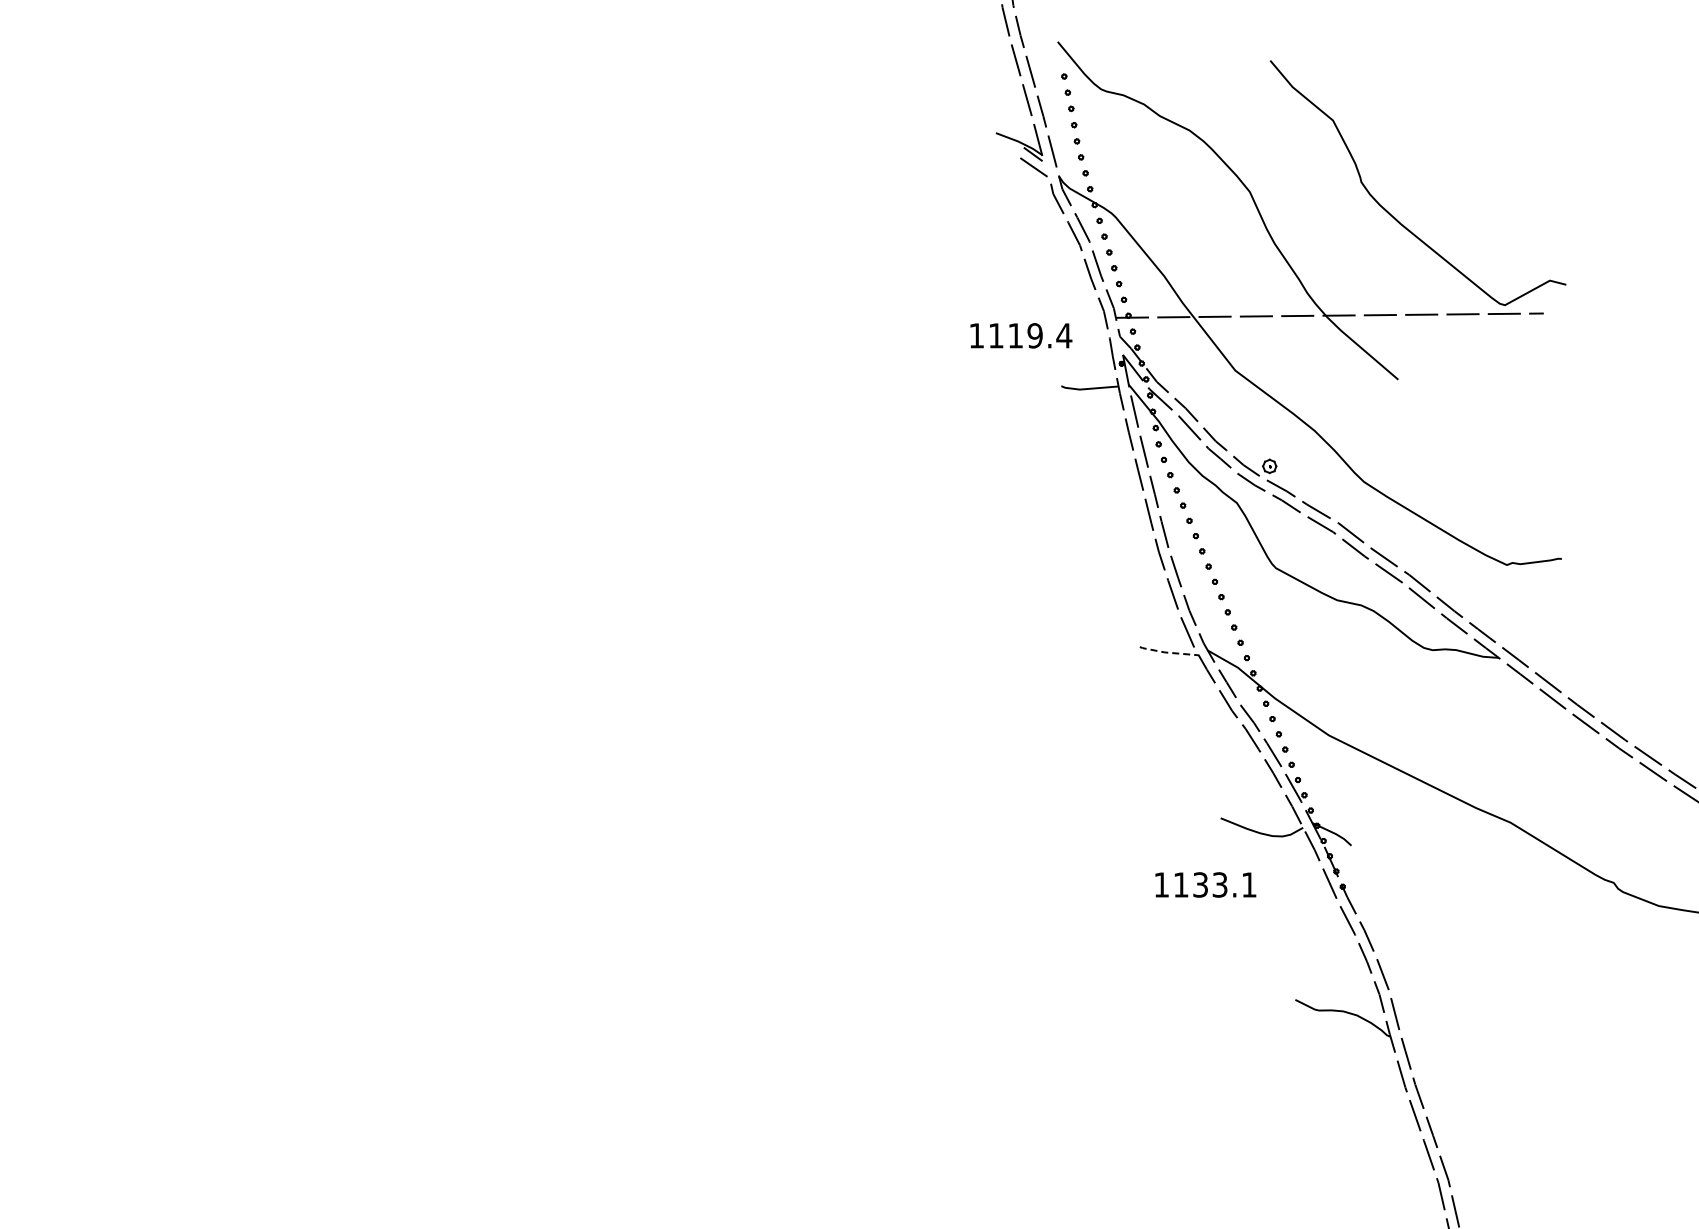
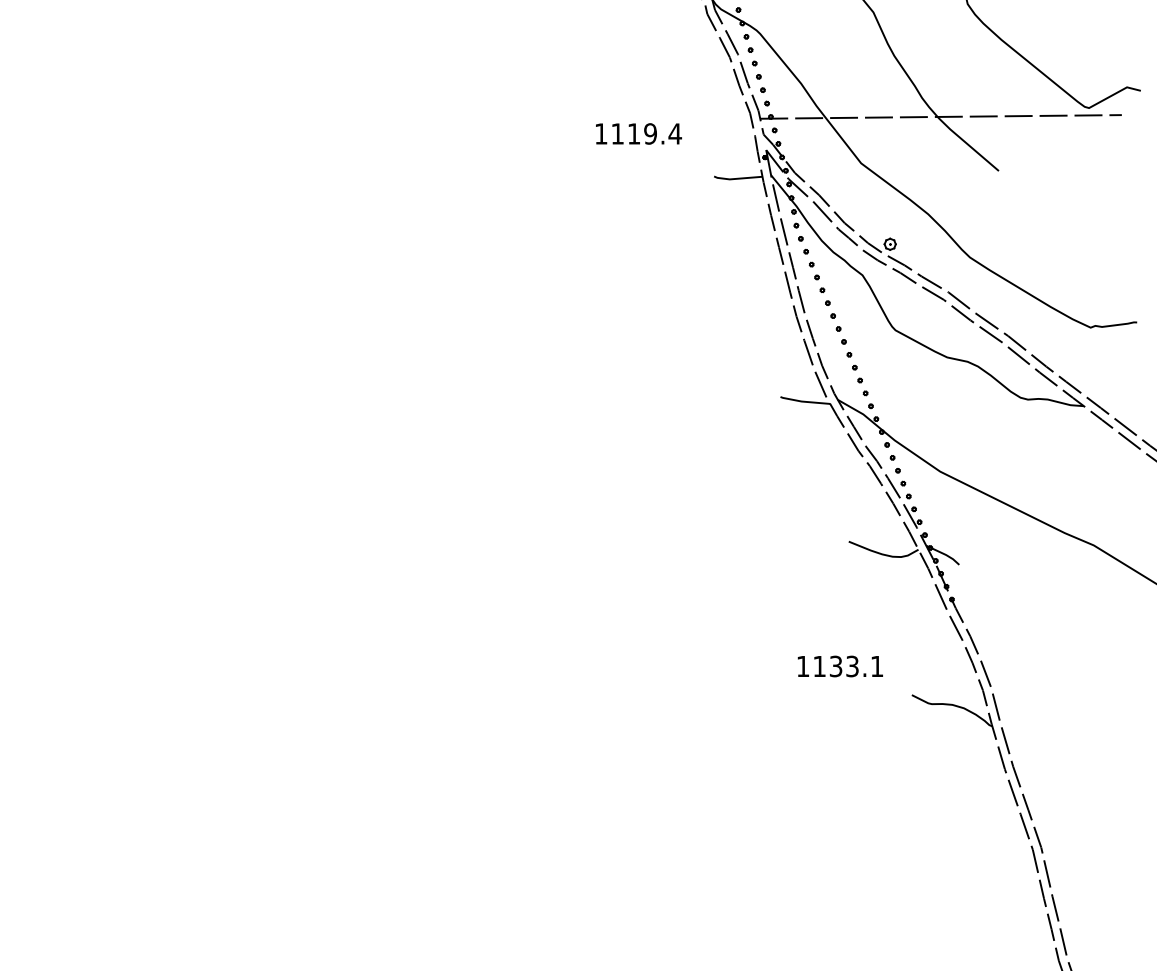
text: (1021, 335) -> (639, 133), moved
line: (1167, 652) -> (803, 401), dashed -> solid
text: (1205, 884) -> (840, 666), moved

